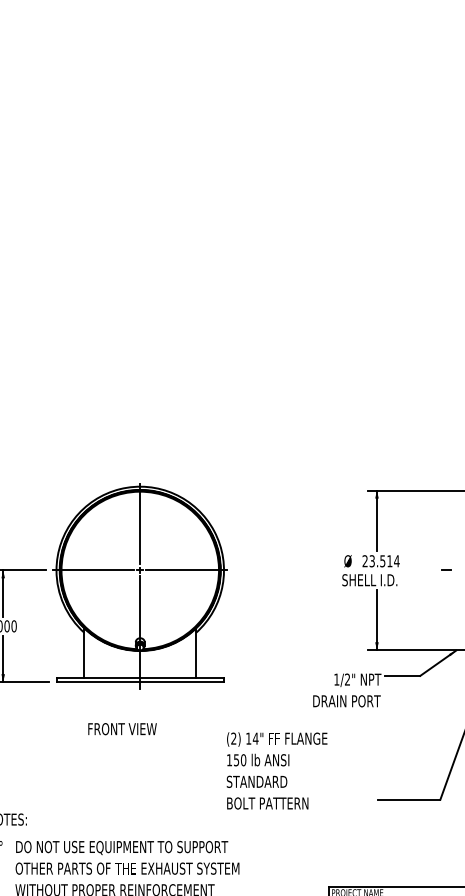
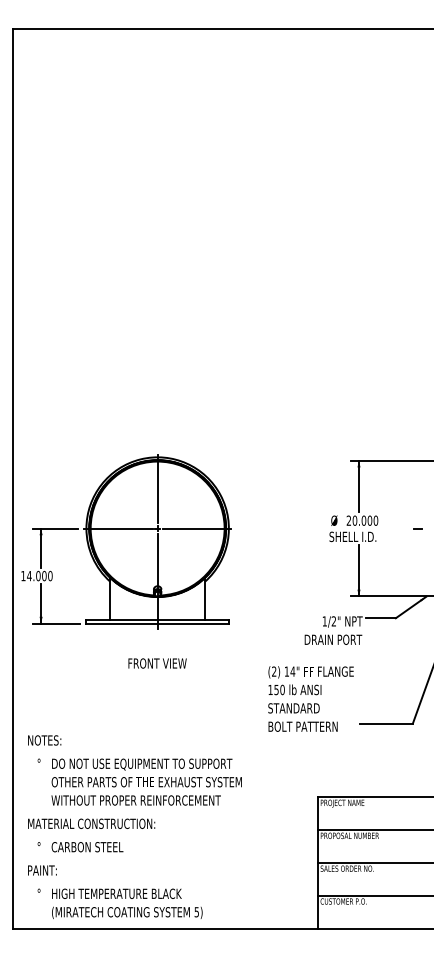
text: (384, 560) -> (365, 520), 23.514 -> 20.000
text: (122, 729) -> (157, 663), moved
text: (276, 770) -> (310, 698), moved

